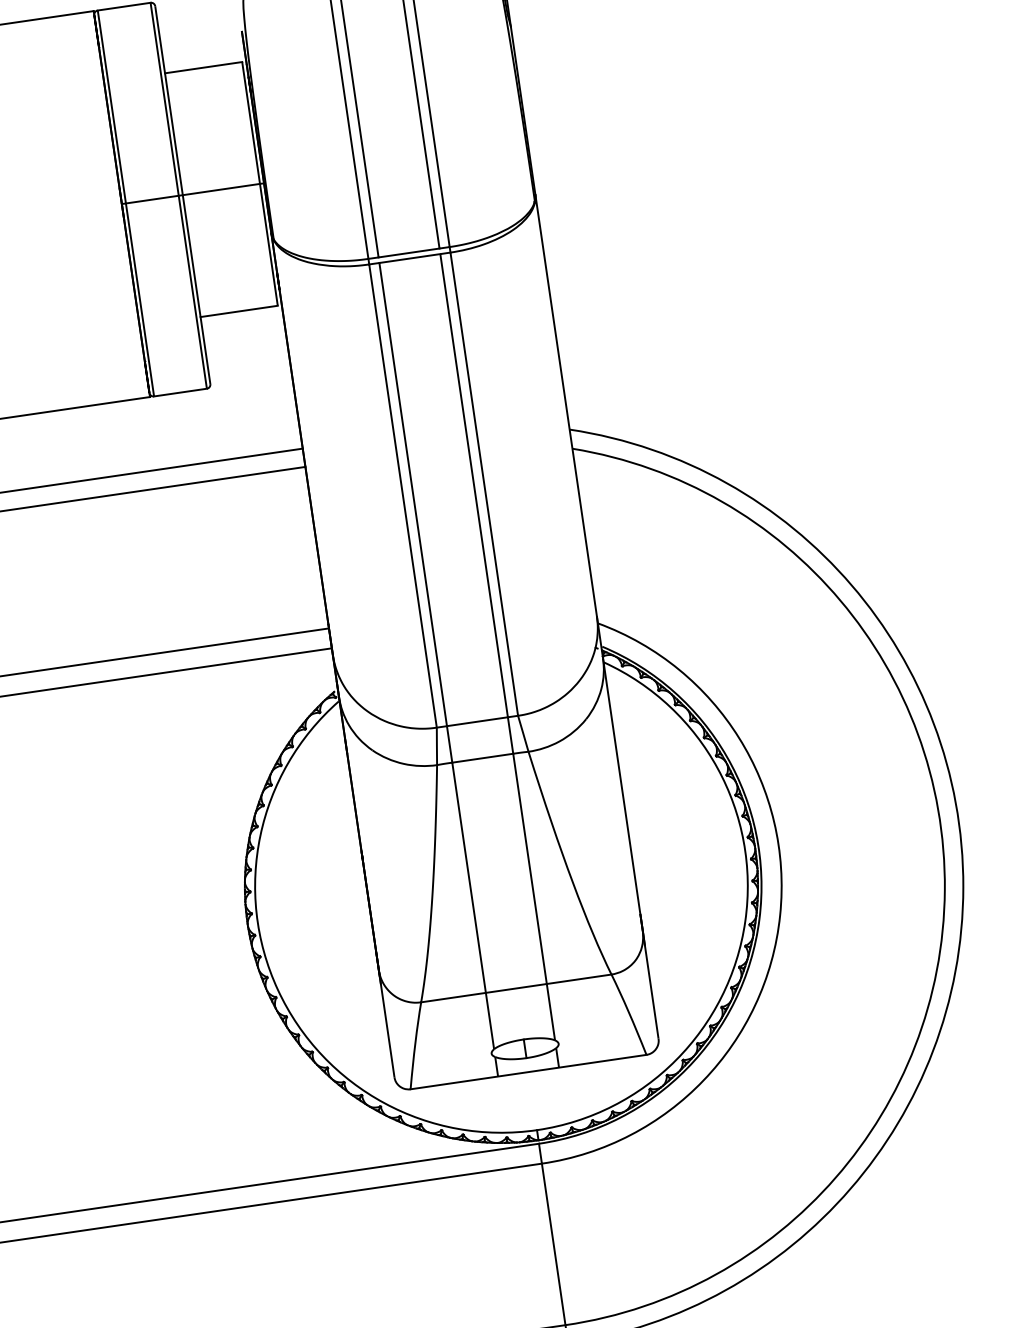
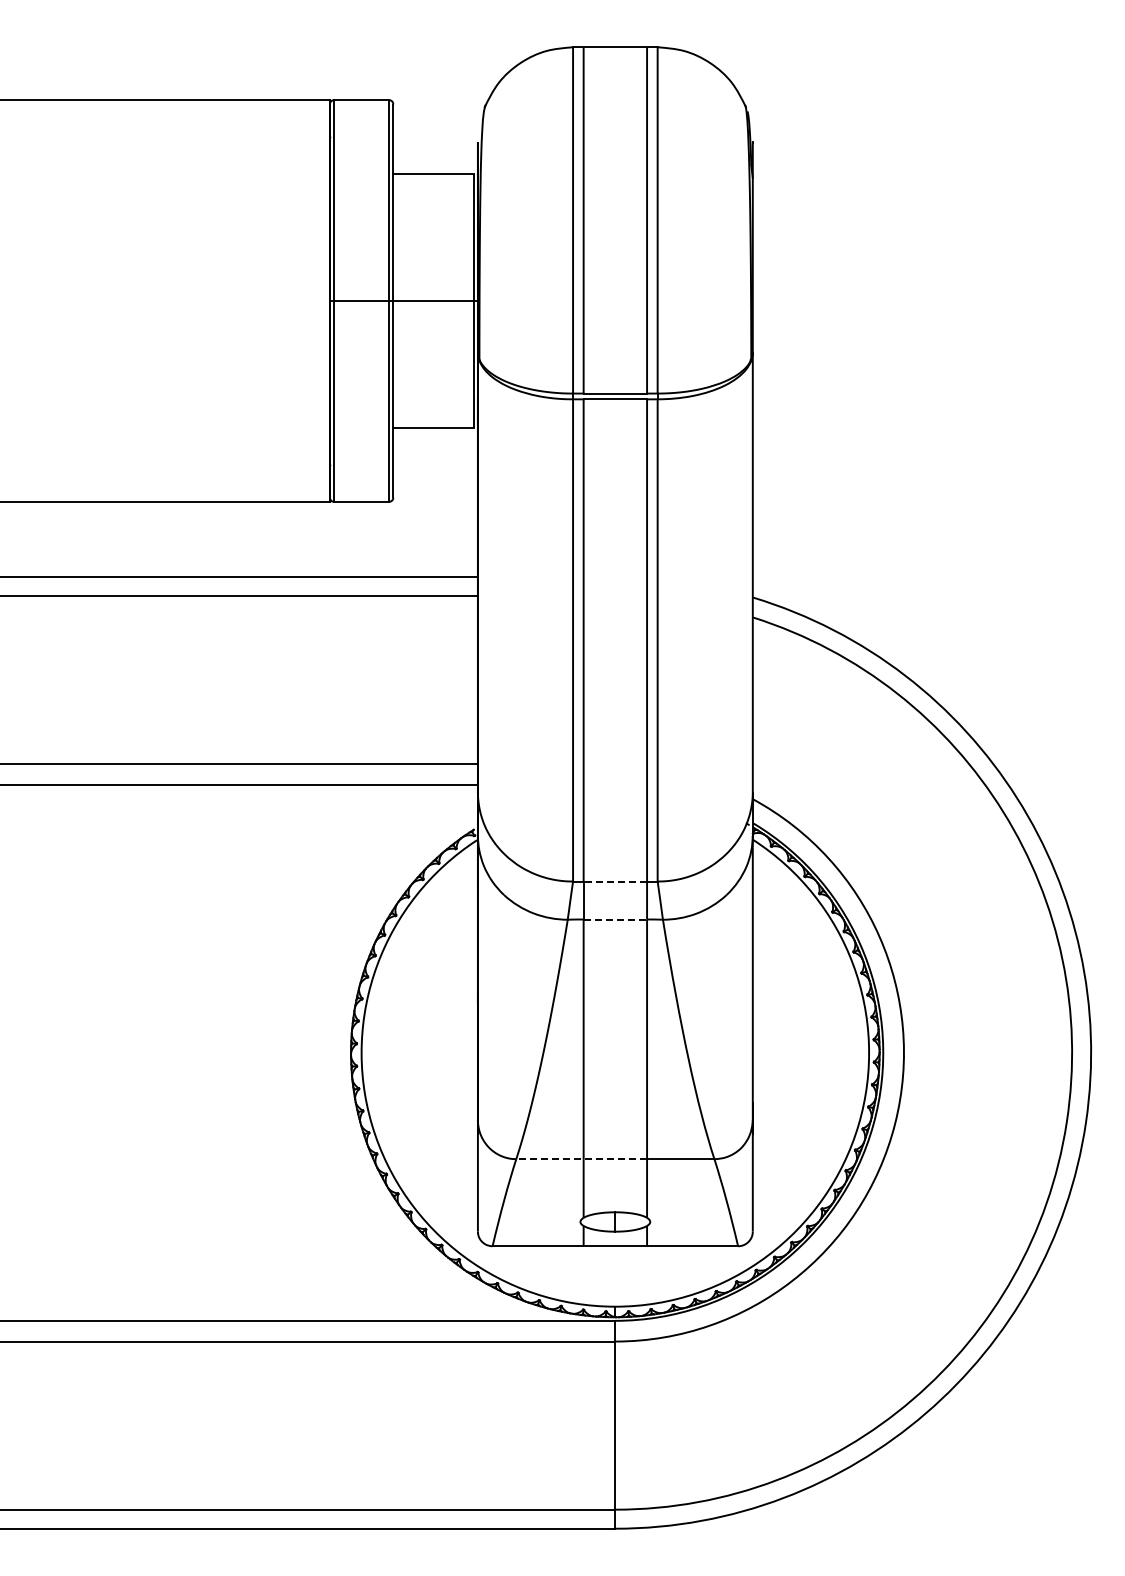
line: (477, 721) -> (615, 881), solid -> dashed
line: (482, 758) -> (615, 919), solid -> dashed
line: (483, 993) -> (581, 1159), solid -> dashed

